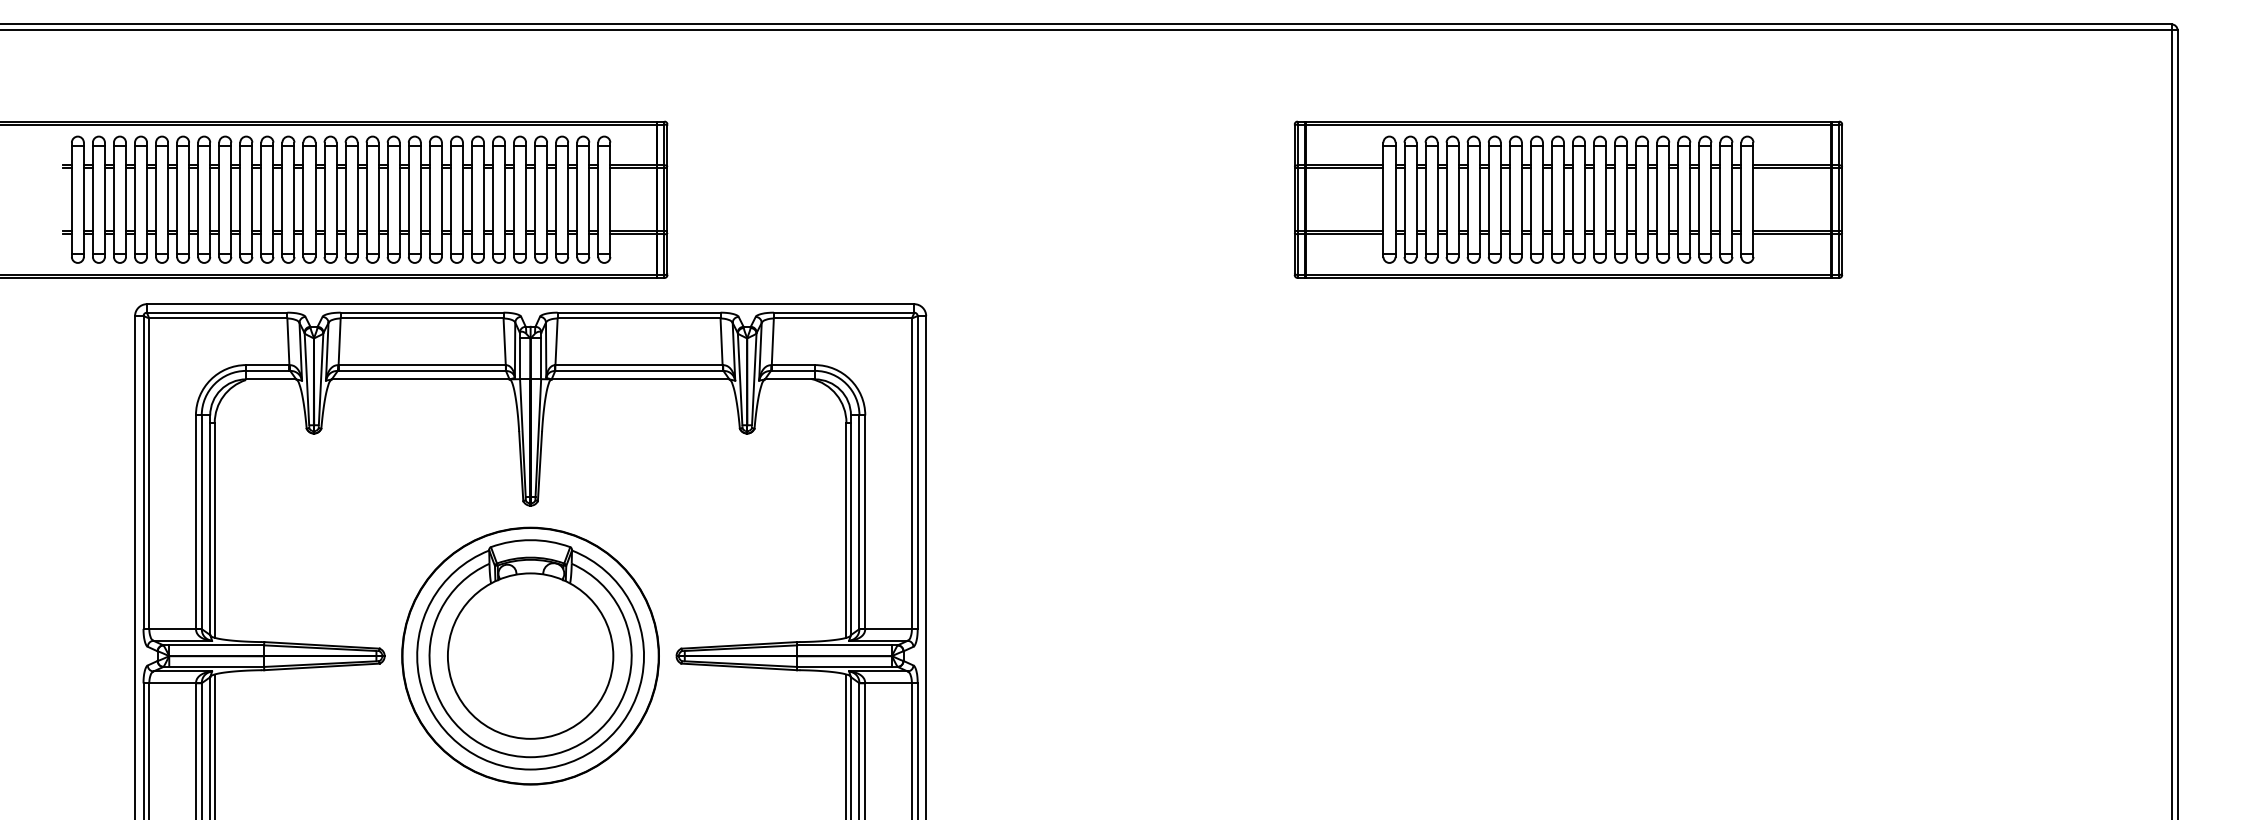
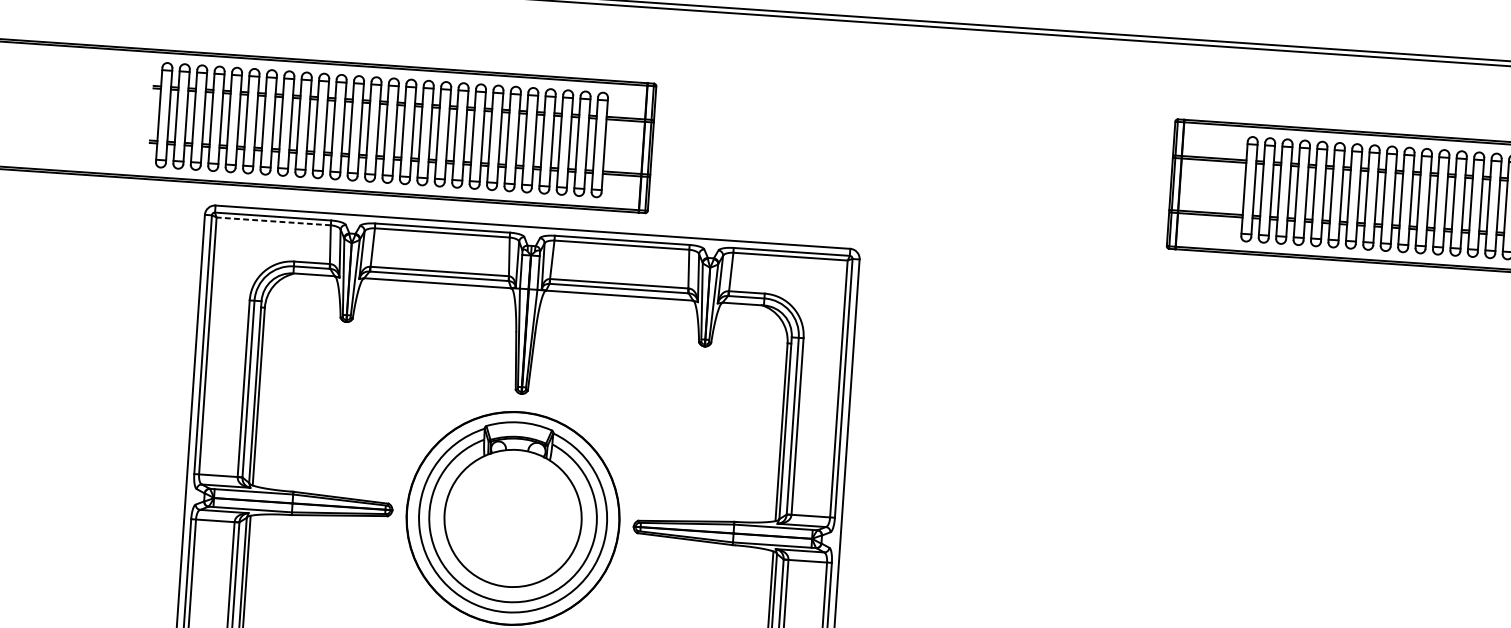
line: (217, 318) -> (273, 221), solid -> dashed

